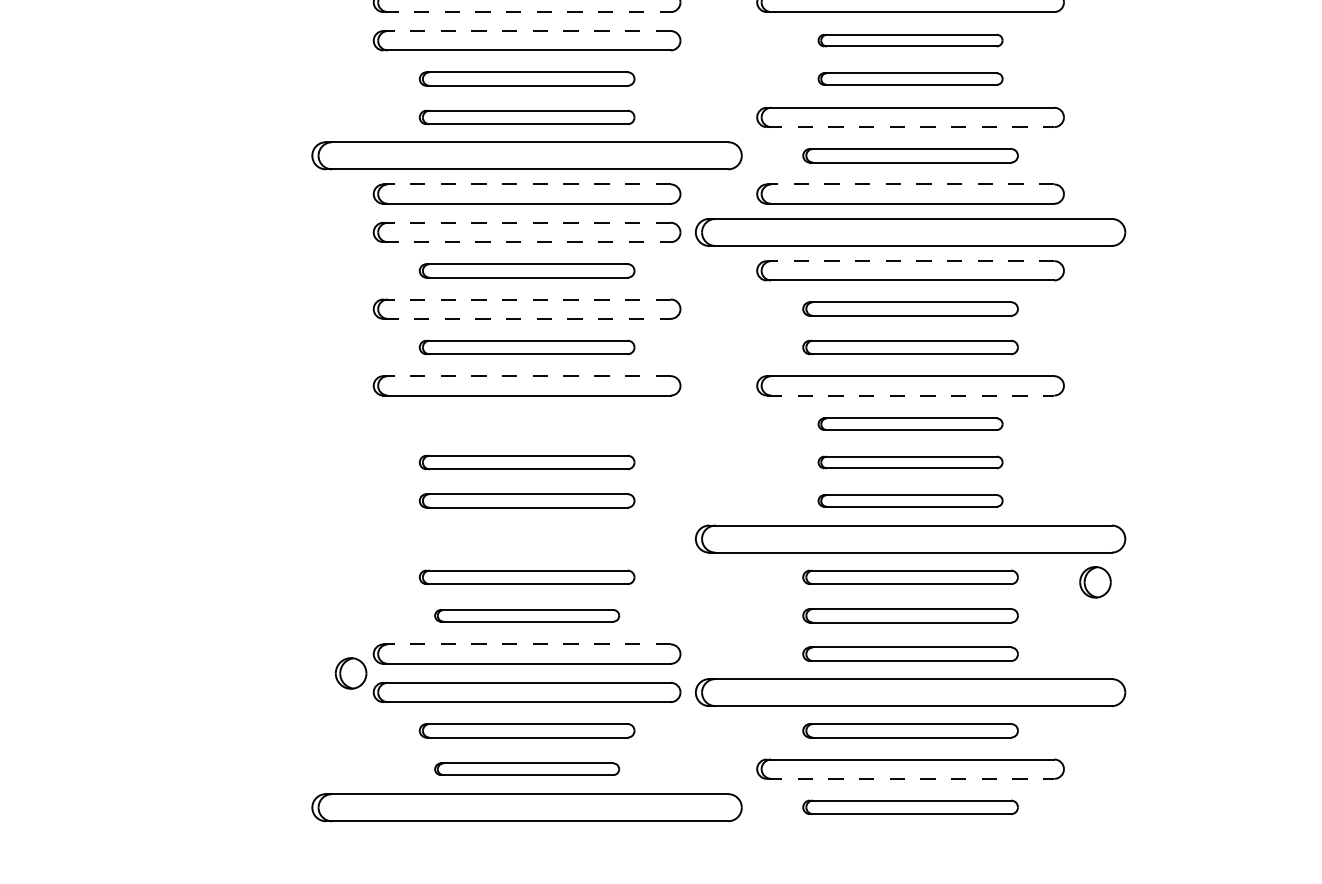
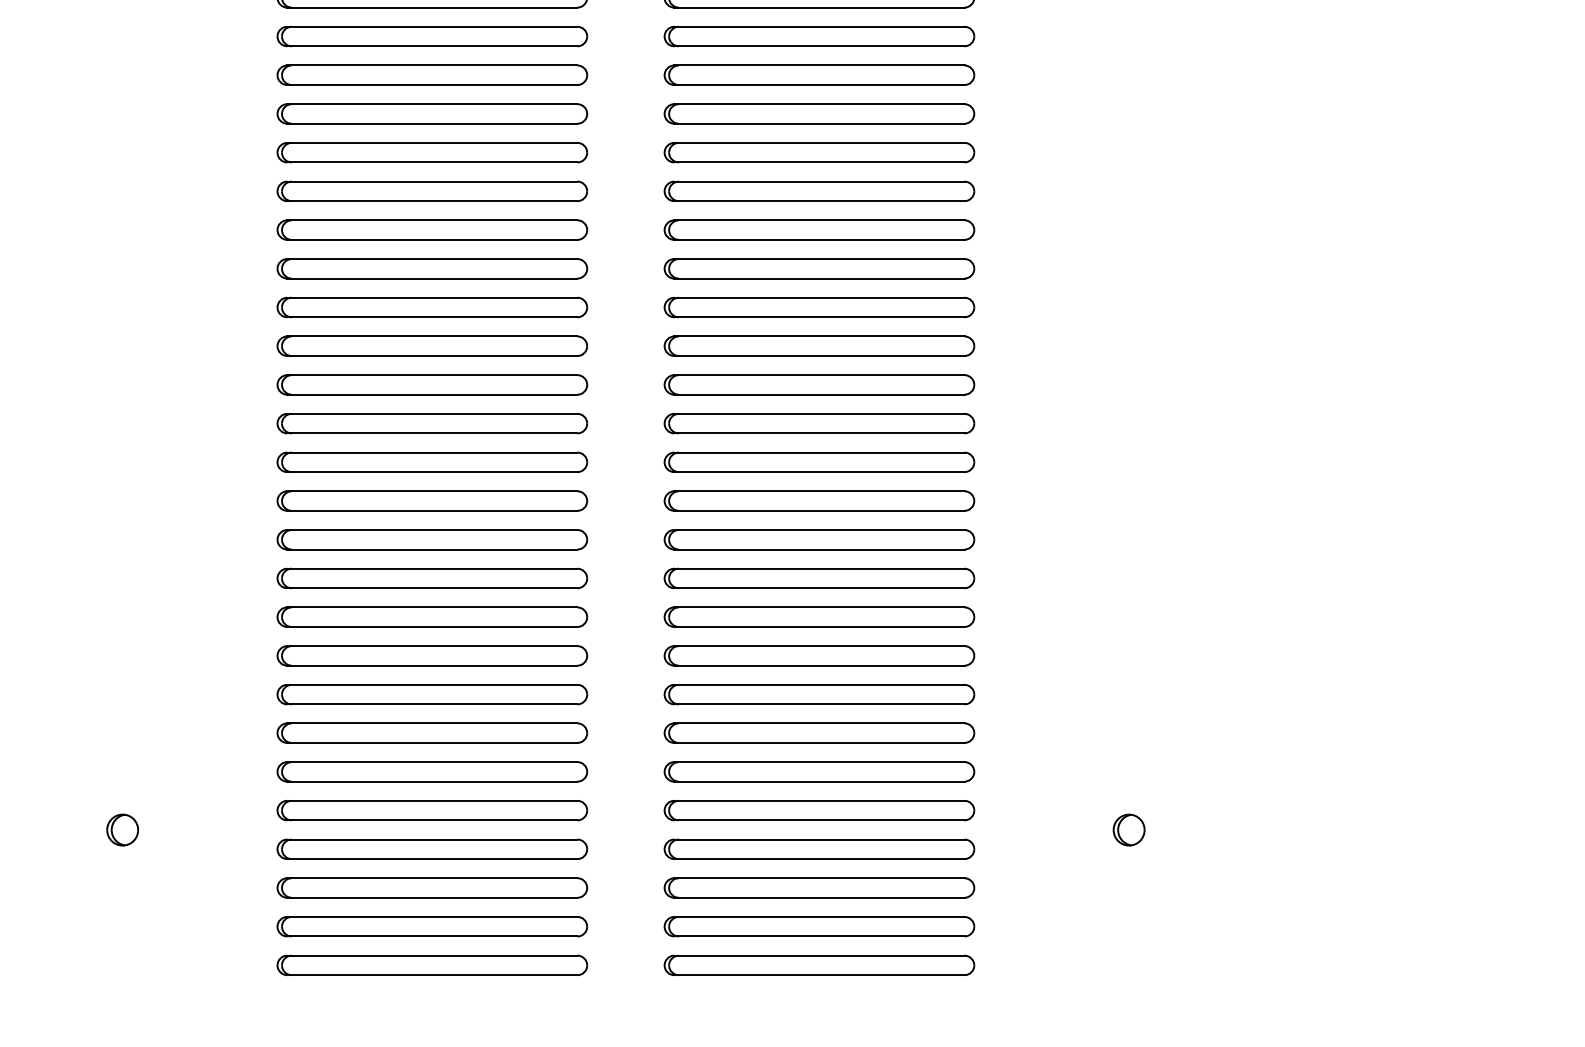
line: (527, 12) -> (432, 162), dashed -> solid
line: (526, 30) -> (431, 181), dashed -> solid
part: (910, 39) -> (819, 190), size x1.67
part: (527, 78) -> (432, 229), size x1.43
part: (910, 78) -> (819, 229), size x1.67
part: (527, 117) -> (432, 268), size x1.43
line: (910, 127) -> (819, 278), dashed -> solid
part: (527, 155) -> (432, 307), size x0.71
part: (910, 155) -> (819, 307), size x1.43
line: (526, 184) -> (431, 336), dashed -> solid
line: (909, 184) -> (818, 336), dashed -> solid
line: (526, 223) -> (431, 375), dashed -> solid
part: (910, 232) -> (819, 384), size x0.71
line: (527, 241) -> (432, 394), dashed -> solid
line: (909, 260) -> (818, 413), dashed -> solid
part: (527, 270) -> (432, 423), size x1.43
line: (526, 299) -> (431, 452), dashed -> solid
part: (910, 308) -> (819, 461), size x1.43
line: (527, 319) -> (432, 472), dashed -> solid
part: (527, 346) -> (432, 500), size x1.43
part: (910, 346) -> (819, 500), size x1.43
line: (526, 376) -> (431, 530), dashed -> solid
line: (910, 395) -> (819, 549), dashed -> solid
part: (527, 424) -> (432, 578), added
part: (910, 424) -> (819, 578), size x1.67
part: (527, 461) -> (432, 616), size x1.43
part: (910, 461) -> (819, 616), size x1.67
part: (527, 500) -> (432, 655), size x1.43
part: (910, 500) -> (819, 655), size x1.67
part: (527, 539) -> (432, 694), added
part: (910, 539) -> (819, 694), size x0.71
part: (527, 576) -> (432, 732), size x1.43
part: (910, 576) -> (819, 732), size x1.43
part: (1094, 581) -> (1128, 829), moved
part: (527, 615) -> (432, 771), size x1.67
part: (910, 615) -> (819, 771), size x1.43
line: (526, 644) -> (431, 800), dashed -> solid
part: (910, 654) -> (819, 810), size x1.43
part: (350, 672) -> (122, 829), moved
part: (910, 691) -> (819, 848), size x0.71
part: (527, 730) -> (432, 887), size x1.43
part: (910, 730) -> (819, 887), size x1.43
part: (527, 768) -> (432, 926), size x1.67
line: (910, 778) -> (819, 936), dashed -> solid
part: (527, 806) -> (432, 964), size x0.71
part: (910, 806) -> (819, 964), size x1.43

